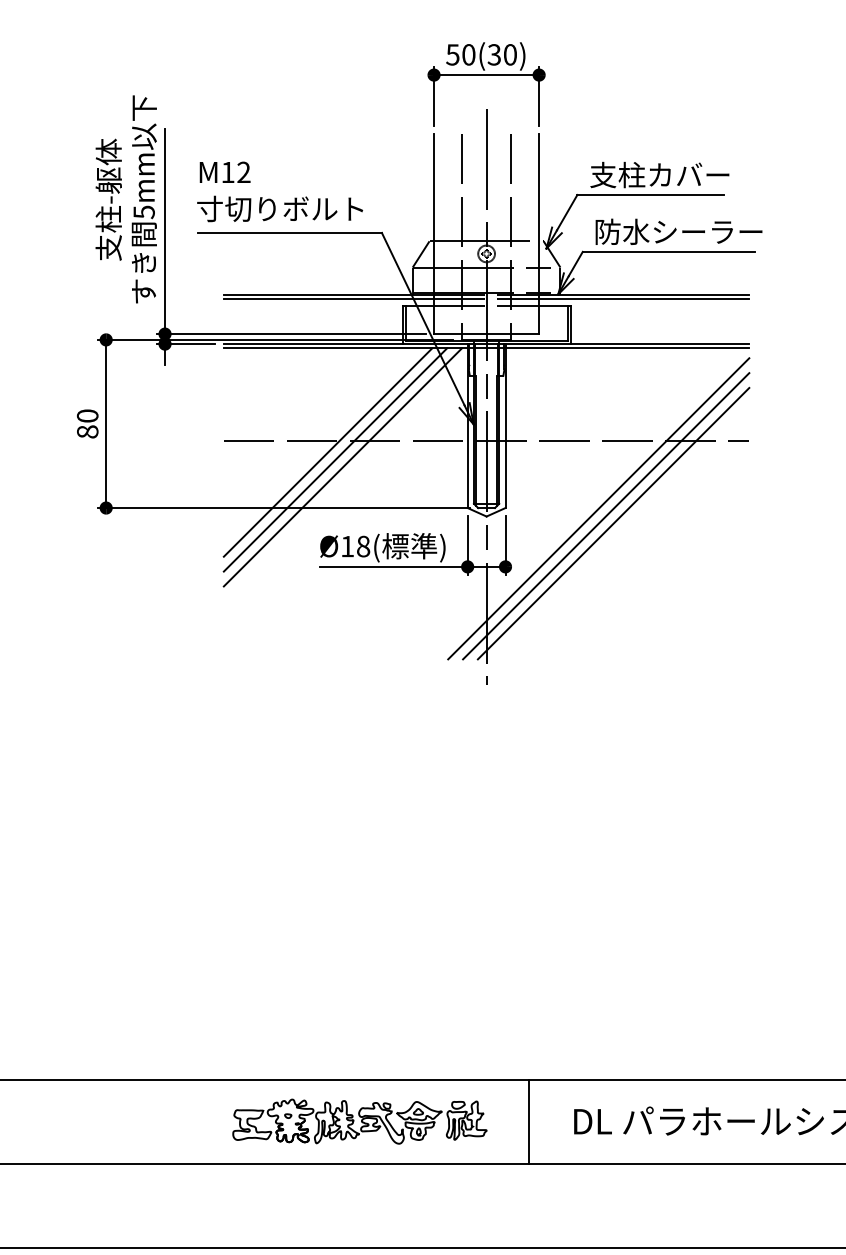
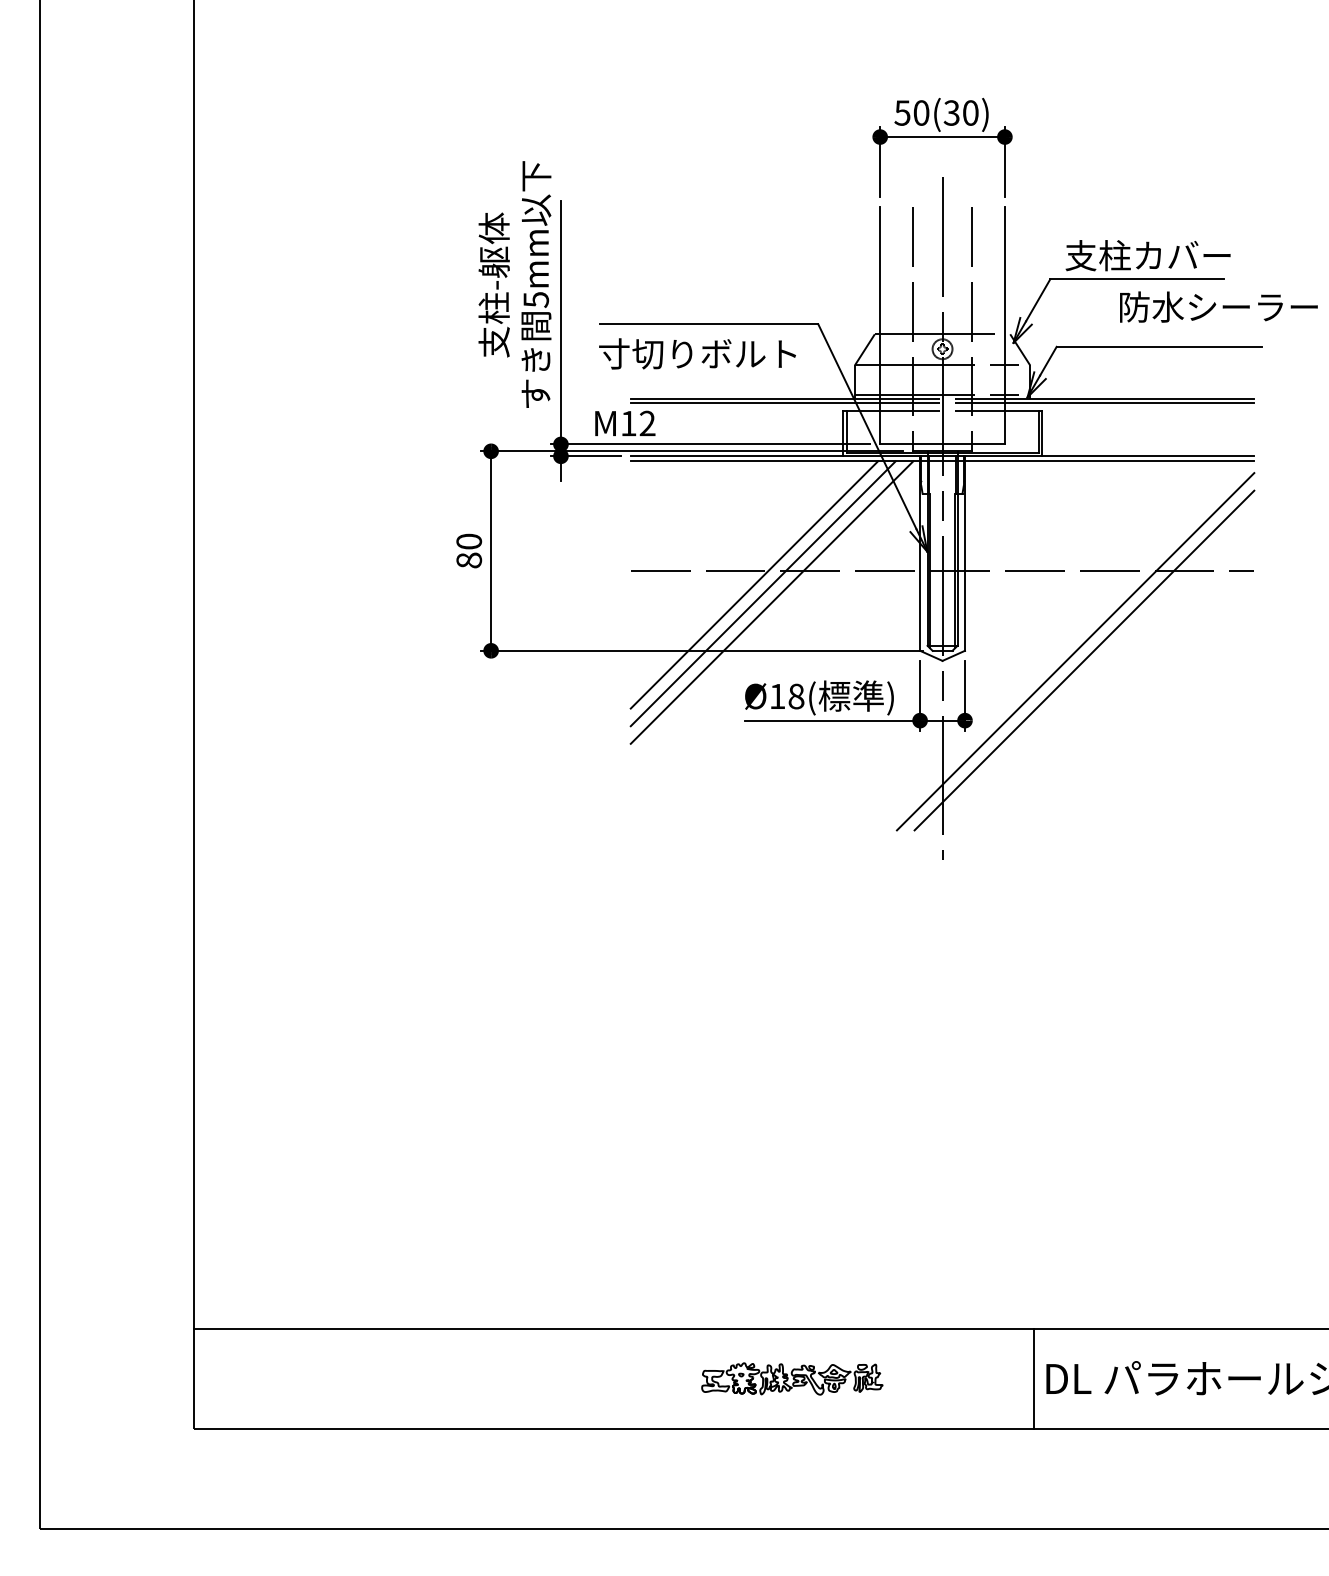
text: (225, 171) -> (625, 422), moved
text: (280, 208) -> (697, 353), moved
text: (678, 231) -> (1218, 306), moved
line: (613, 523) -> (1093, 669), removed
part: (360, 1121) -> (792, 1378), size x0.6
line: (528, 1121) -> (1034, 1378), moved

